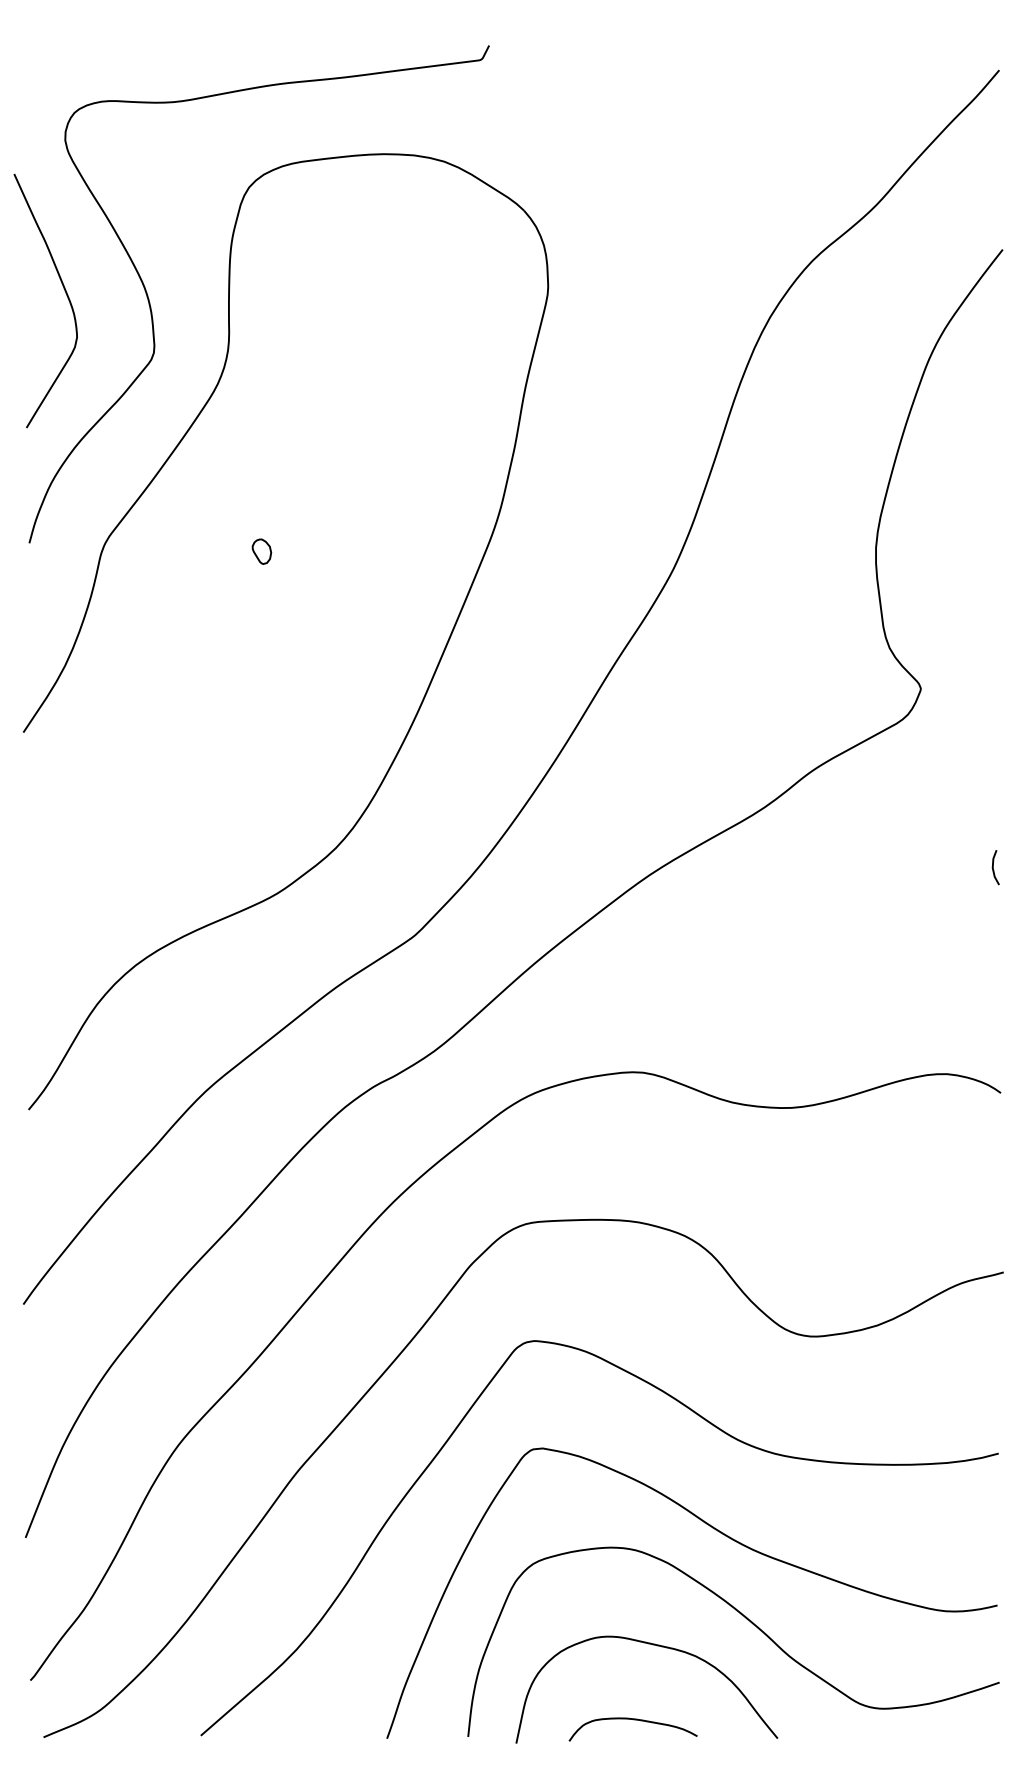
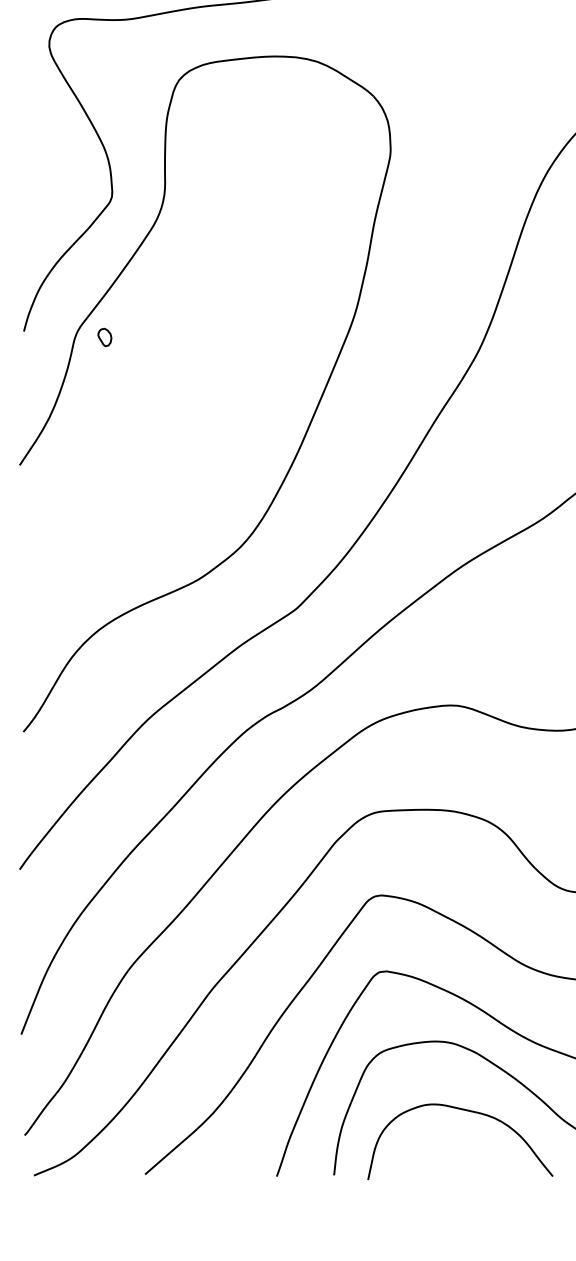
curve: (64, 291) -> (48, 153), removed
part: (261, 551) -> (104, 337), moved
curve: (633, 1720) -> (450, 1163), removed

